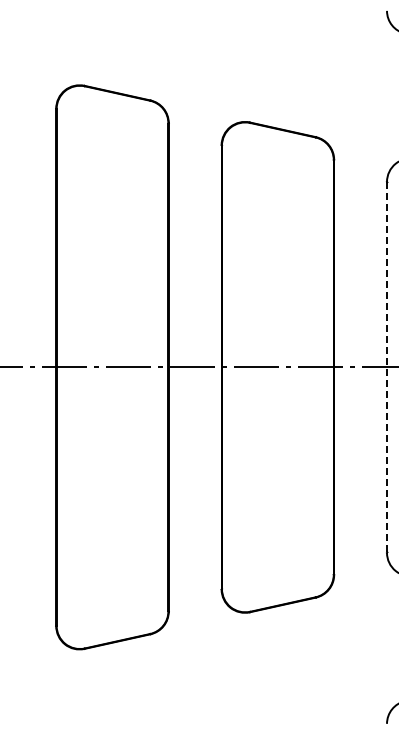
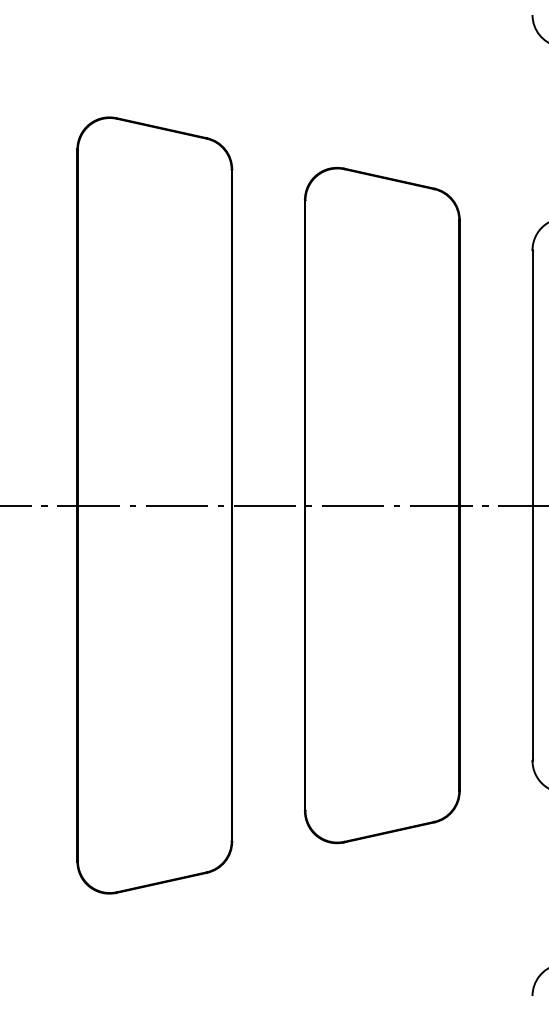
line: (387, 367) -> (533, 505), dashed -> solid

